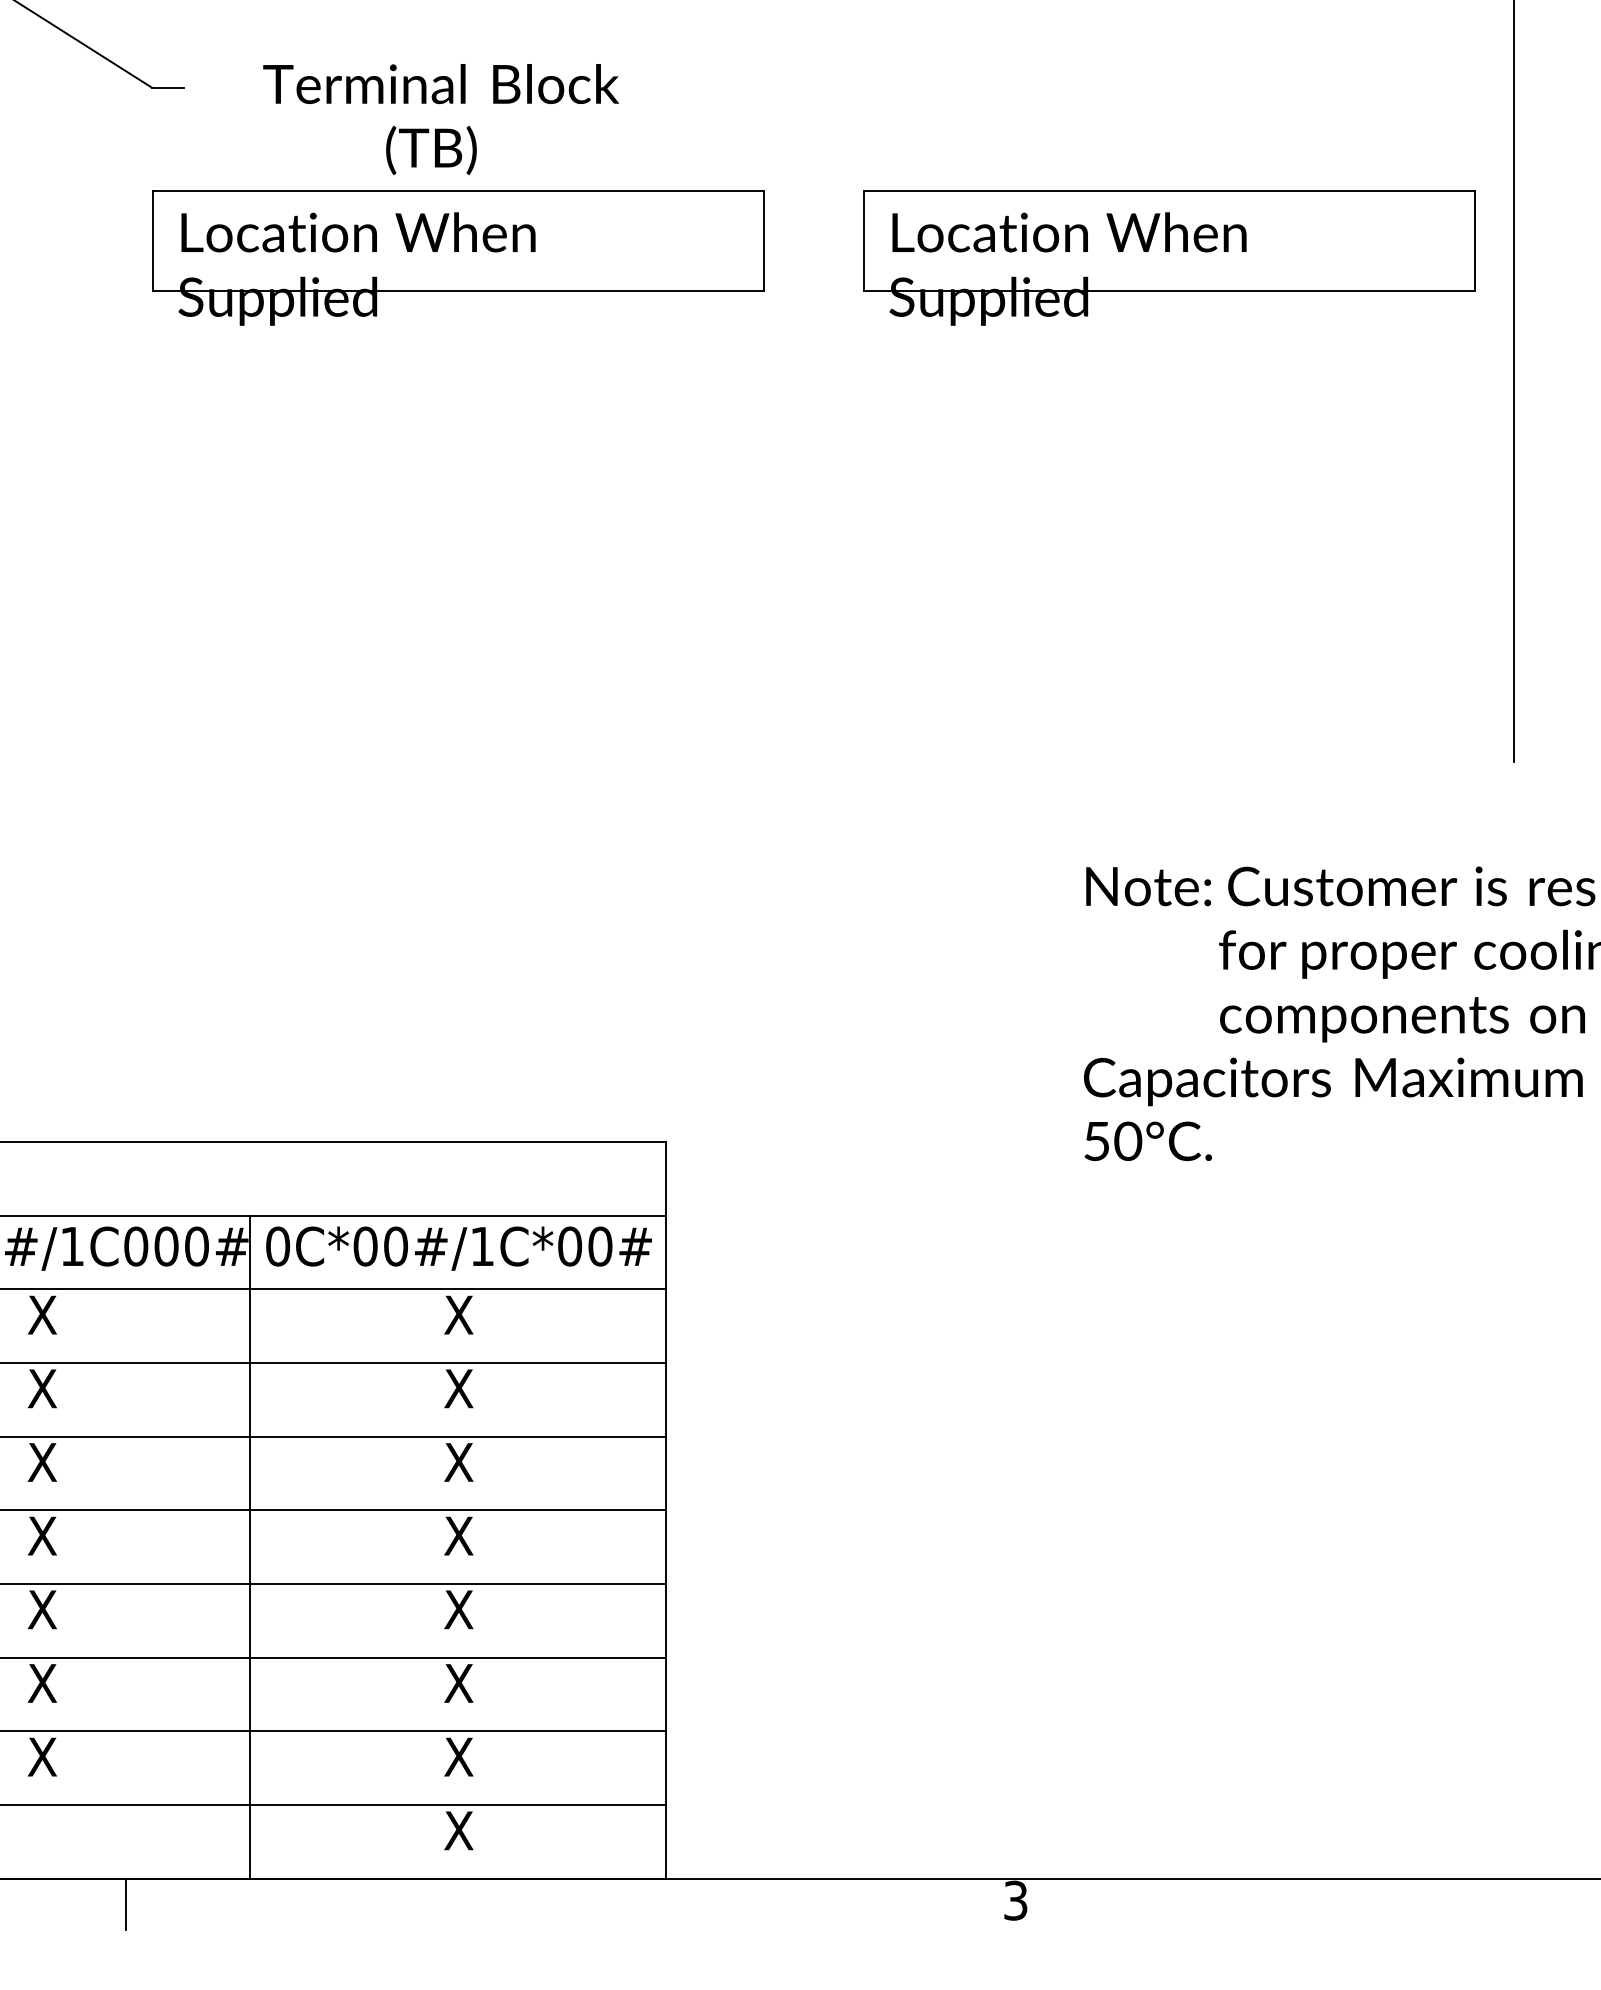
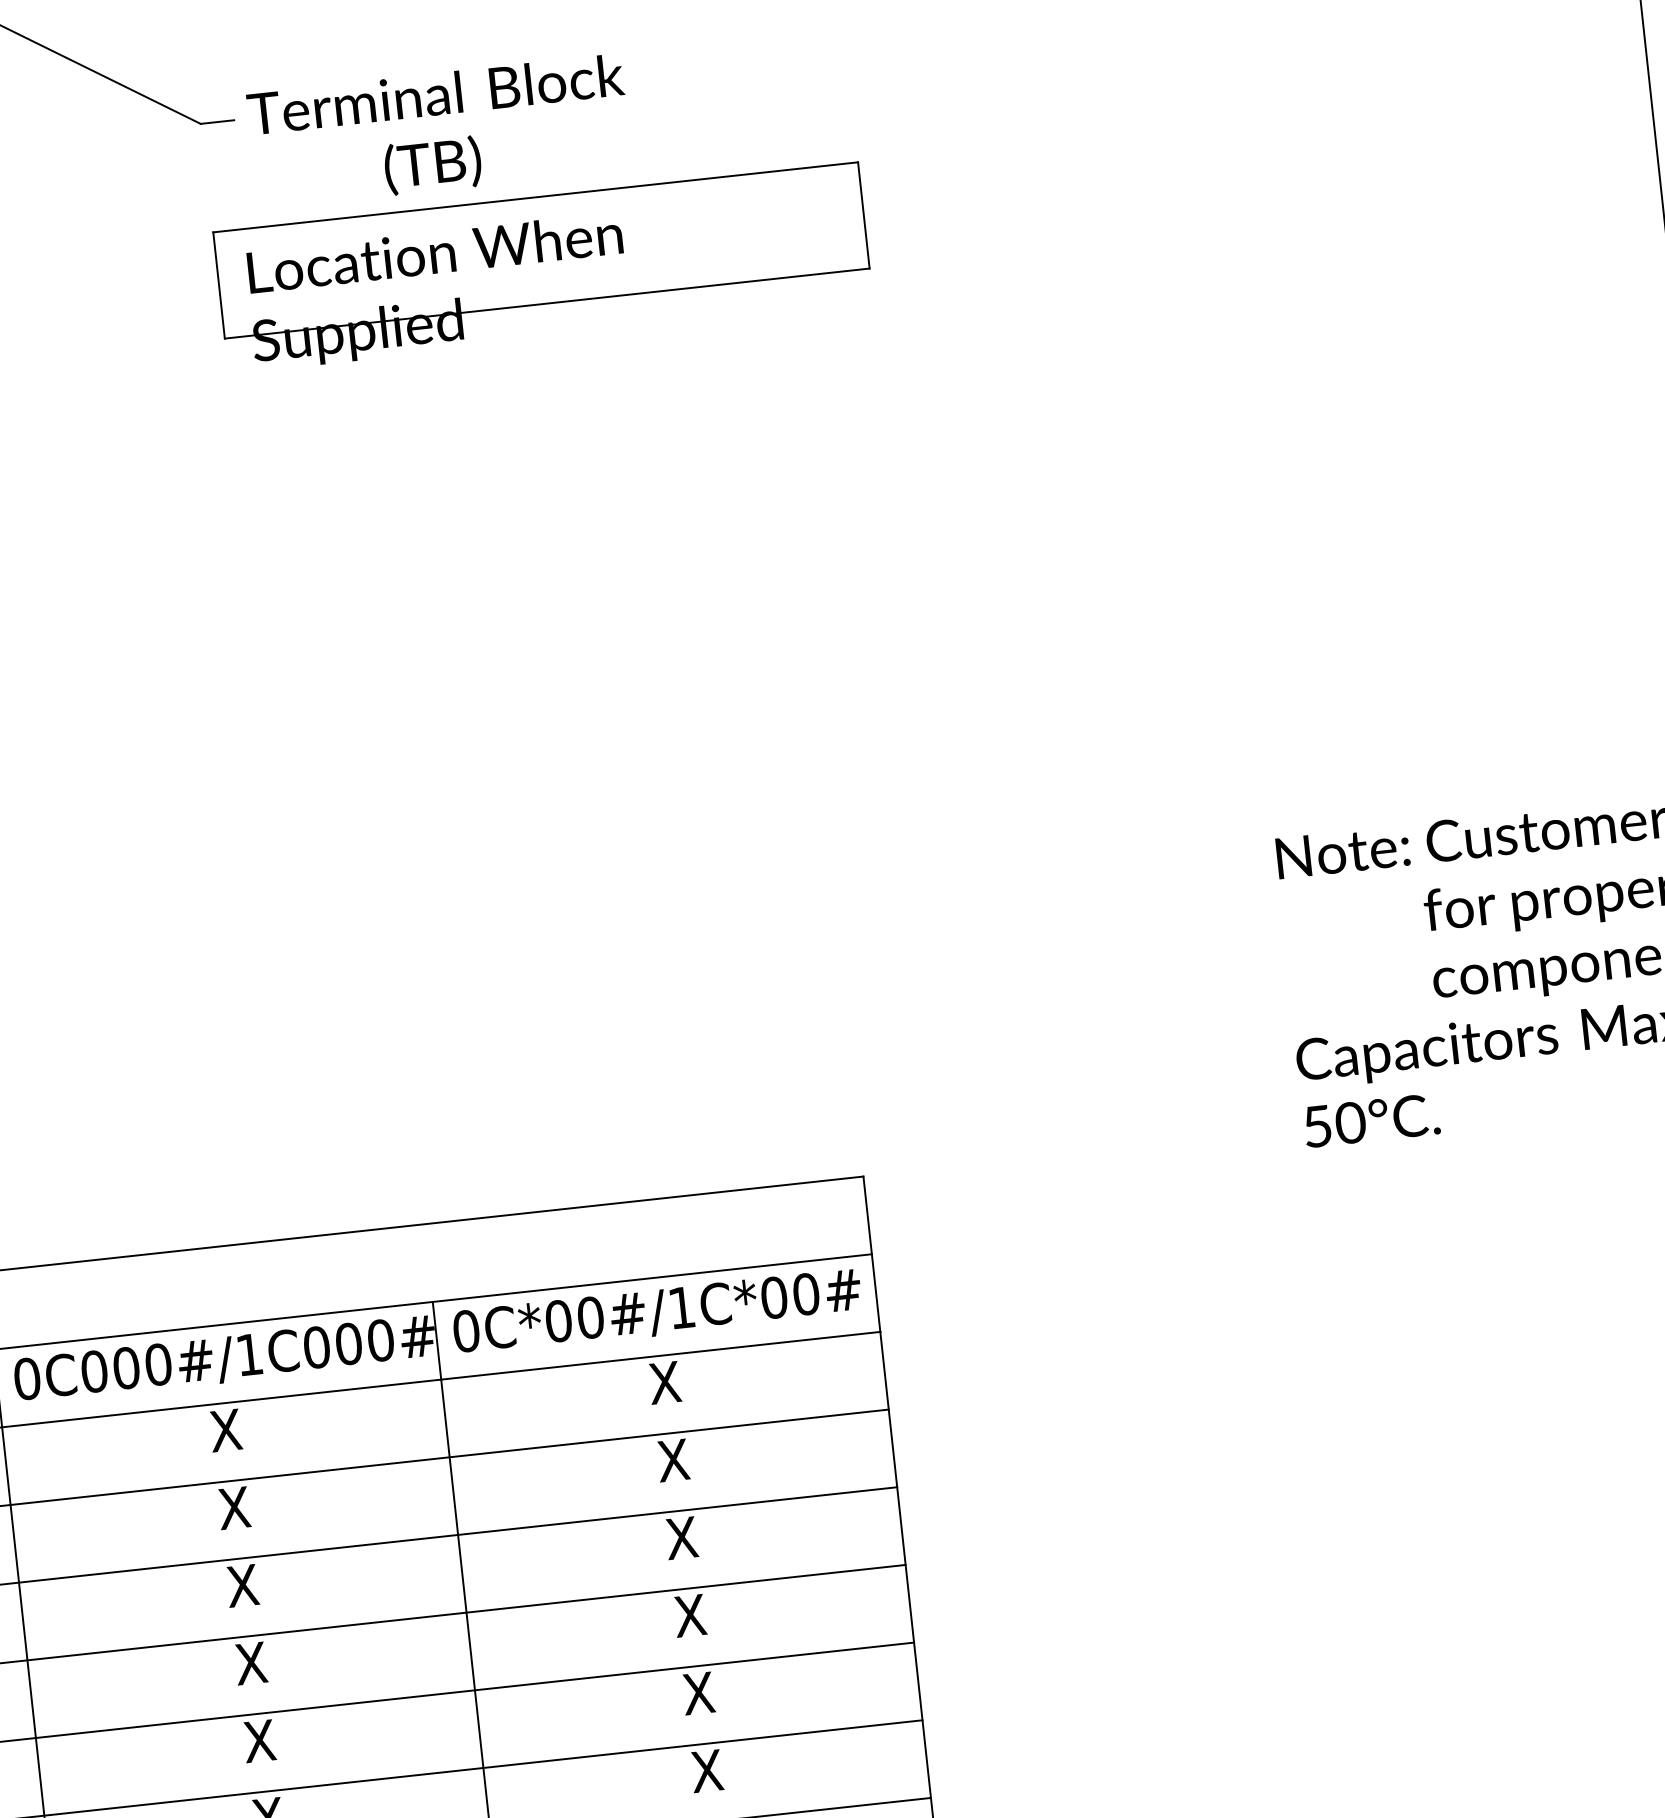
text: (441, 119) -> (440, 131), moved
part: (1169, 257) -> (1292, 186), removed

